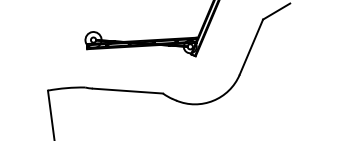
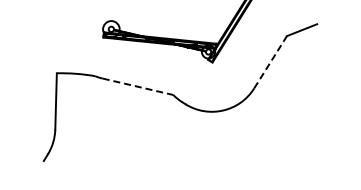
line: (251, 47) -> (270, 62), solid -> dashed
line: (128, 90) -> (138, 86), solid -> dashed

